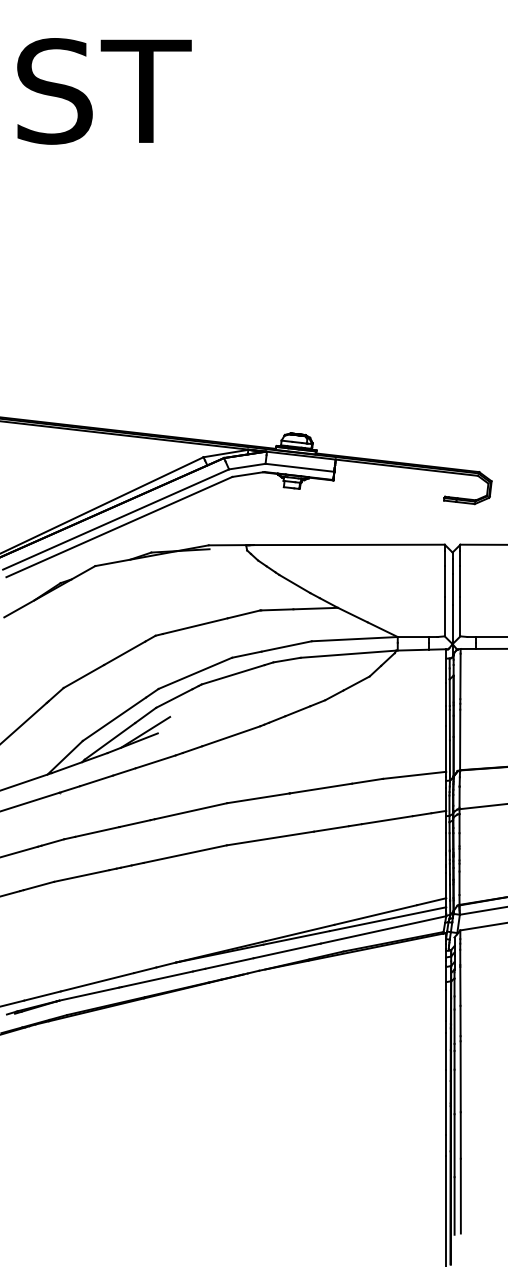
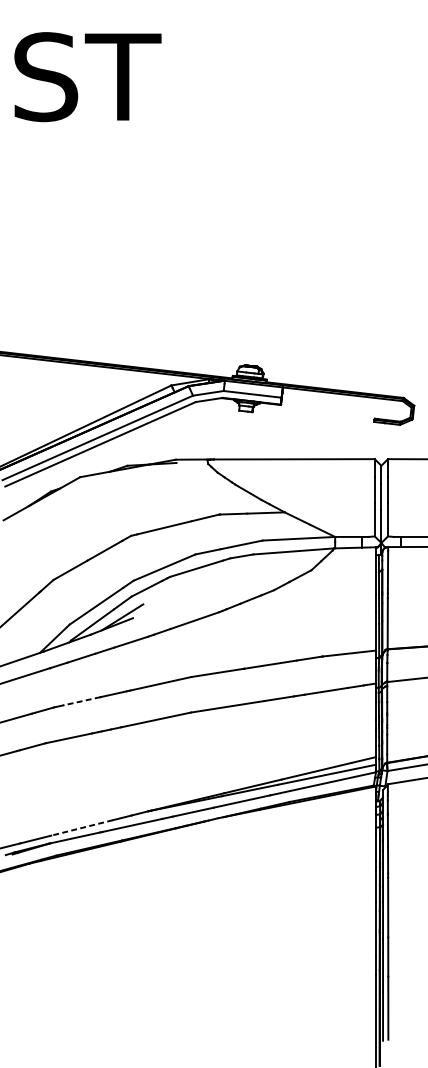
line: (97, 831) -> (82, 700), solid -> dashed
line: (97, 982) -> (82, 828), solid -> dashed

